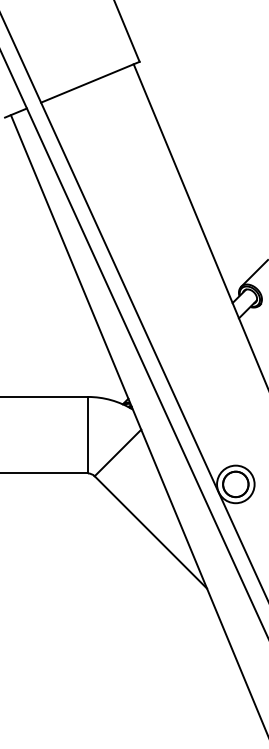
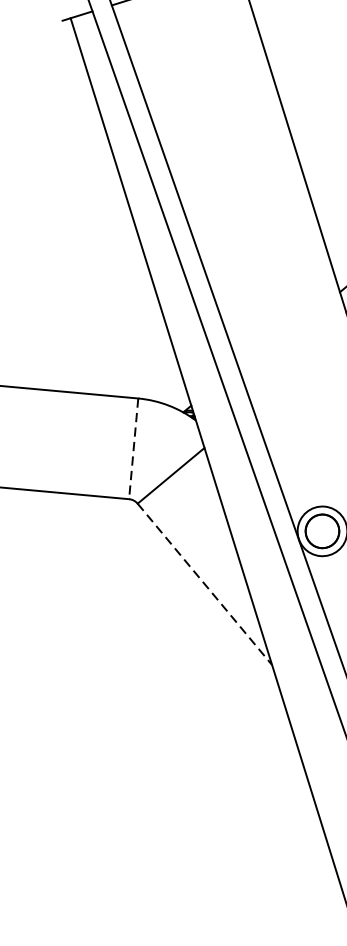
line: (87, 435) -> (133, 449), solid -> dashed
line: (151, 532) -> (205, 584), solid -> dashed

